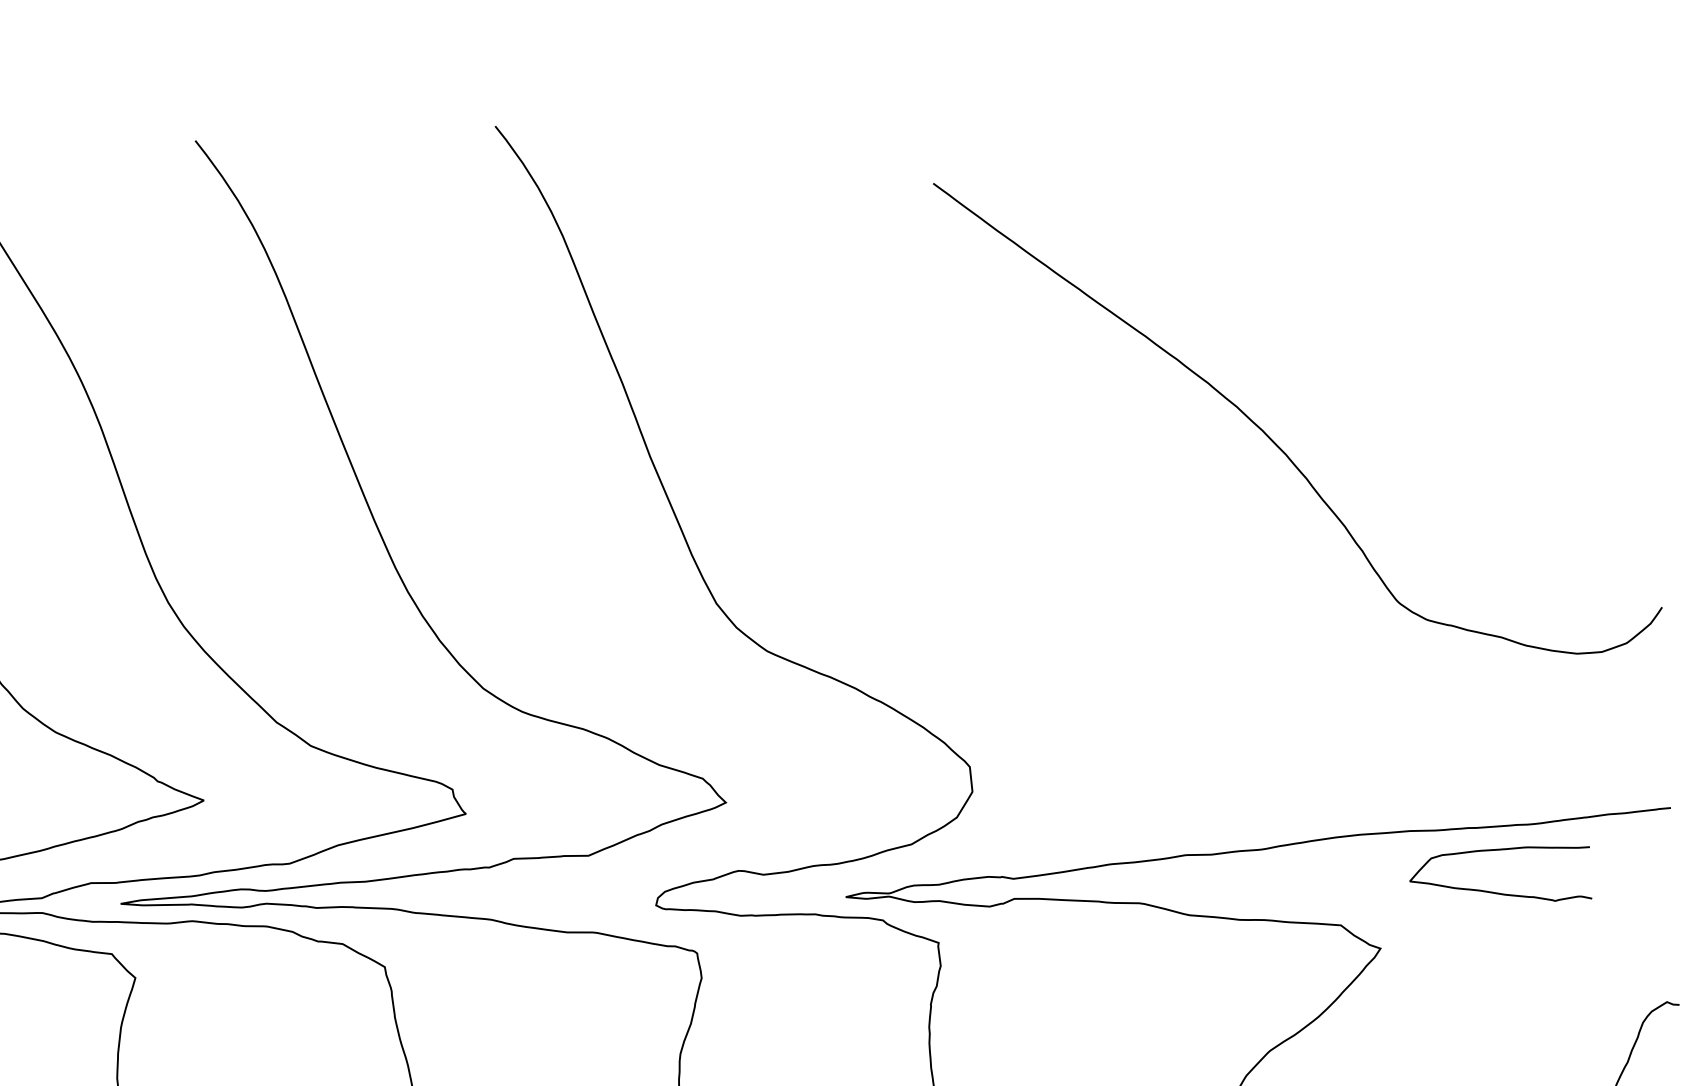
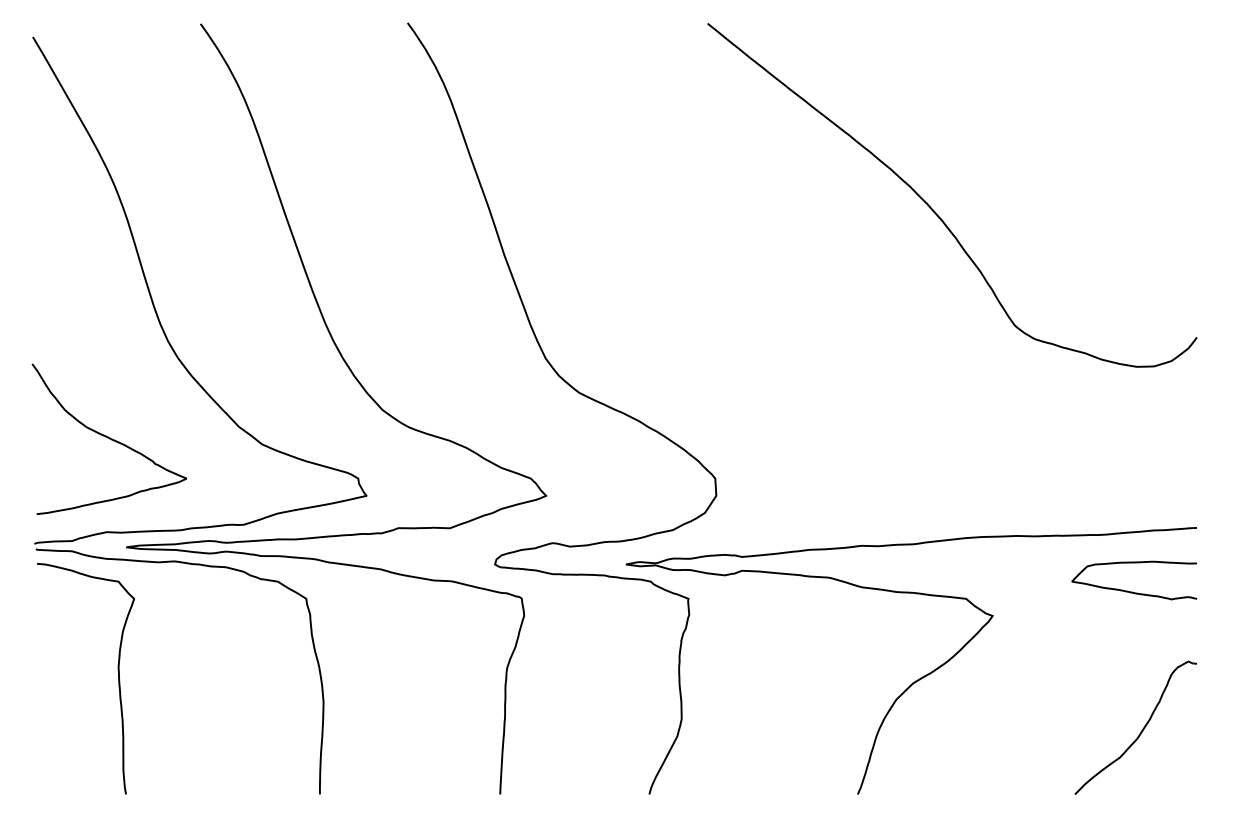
curve: (1275, 441) -> (935, 211), moved
curve: (1498, 891) -> (1132, 591), moved

